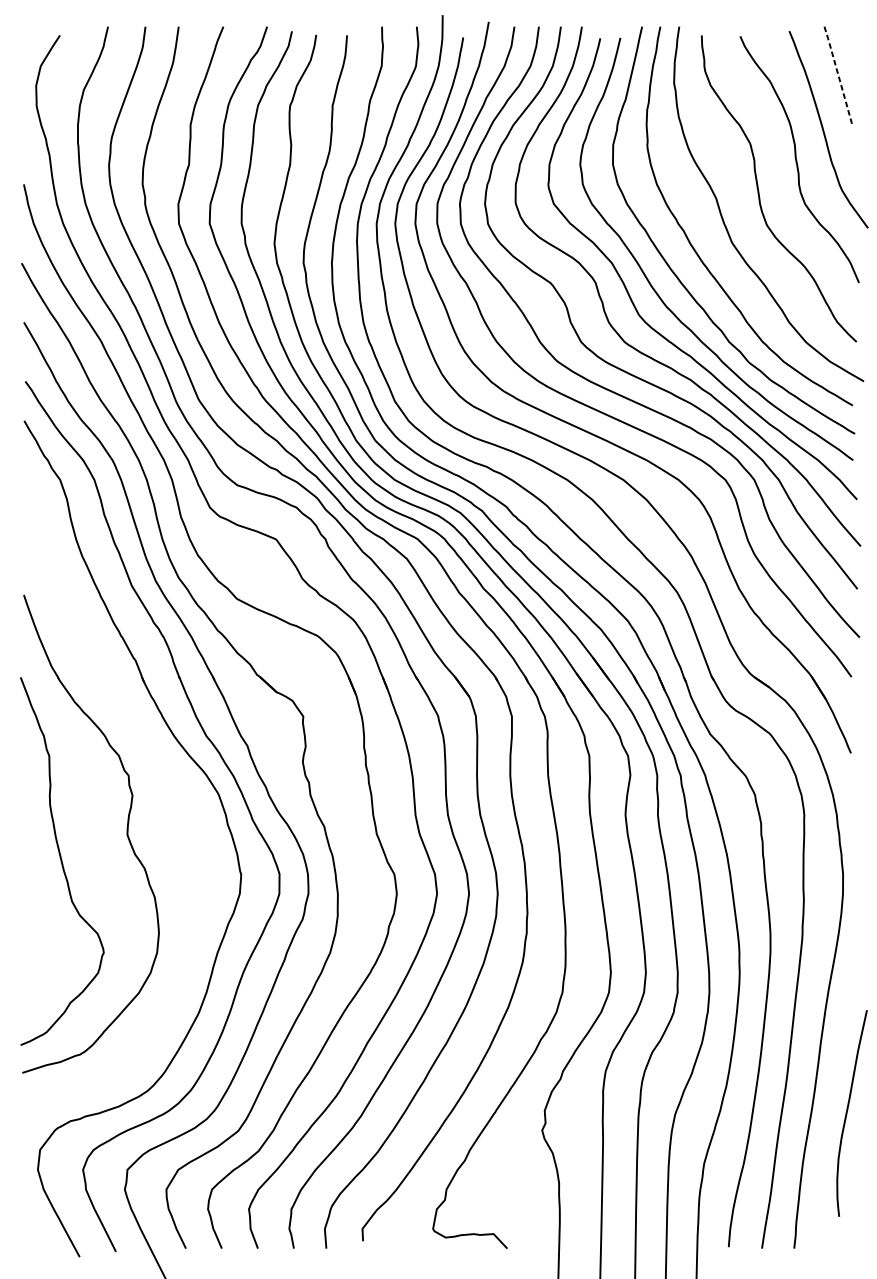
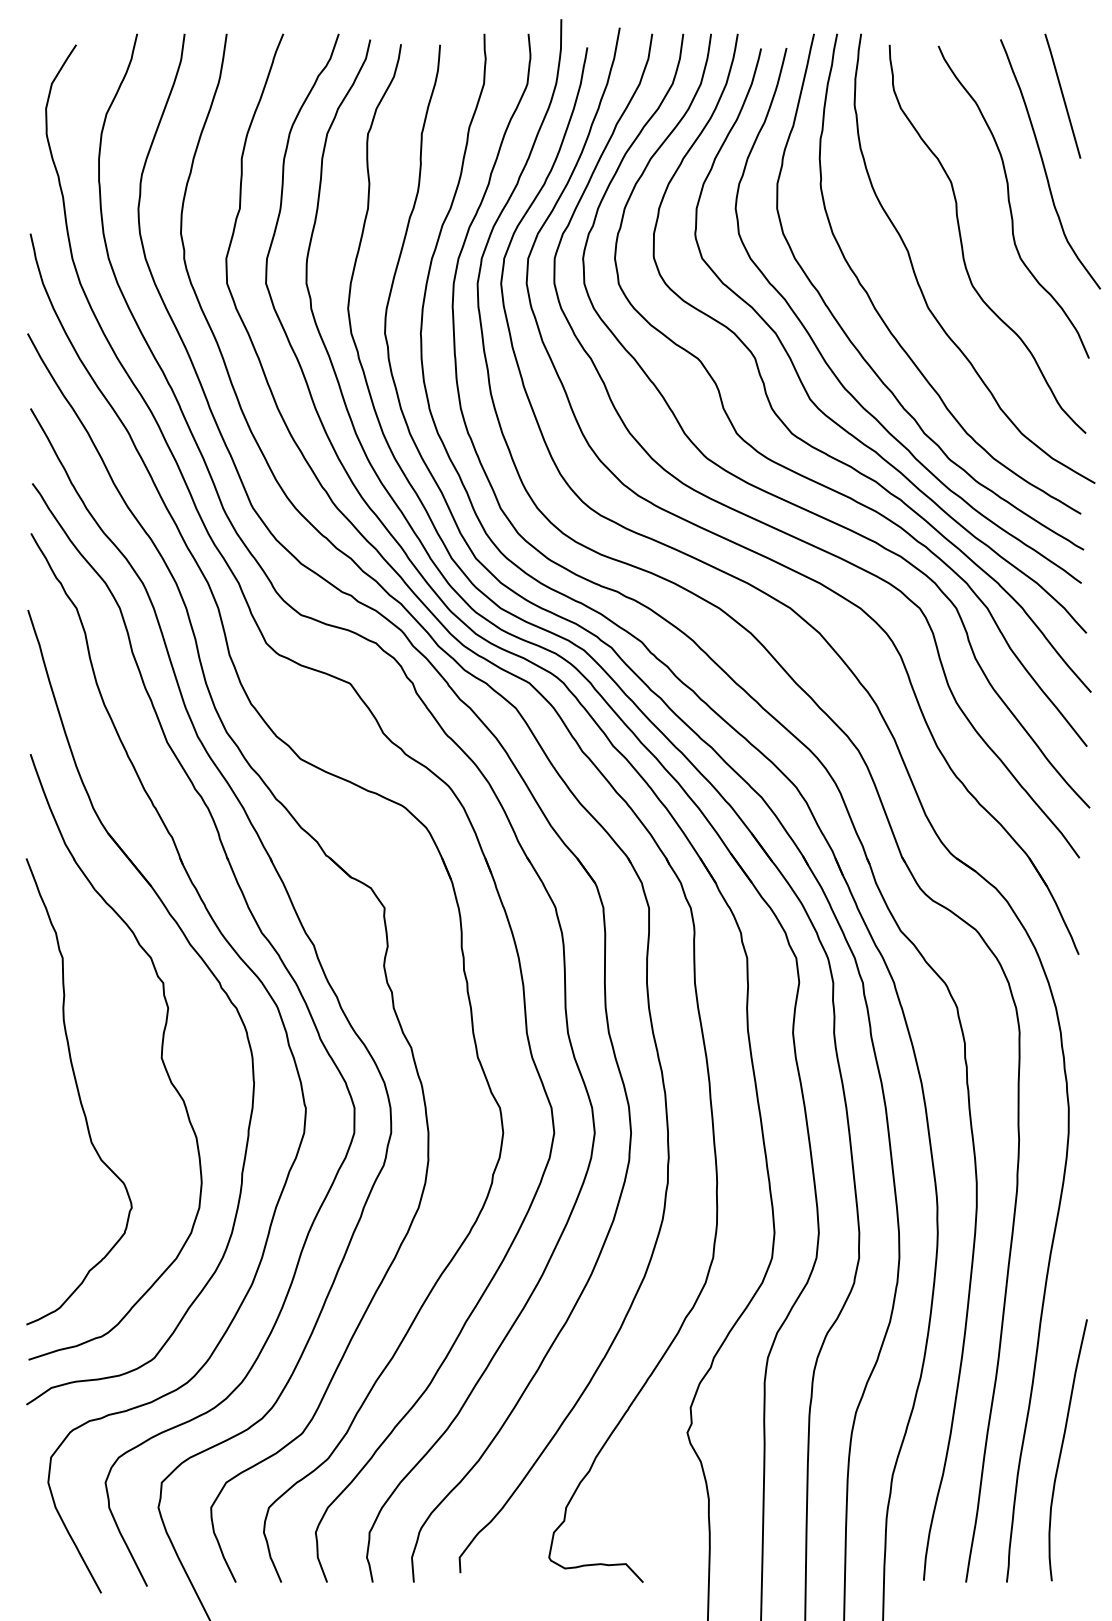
line: (838, 75) -> (1062, 95), dashed -> solid
part: (161, 761) -> (204, 964), added
curve: (847, 1112) -> (1062, 1449), moved

